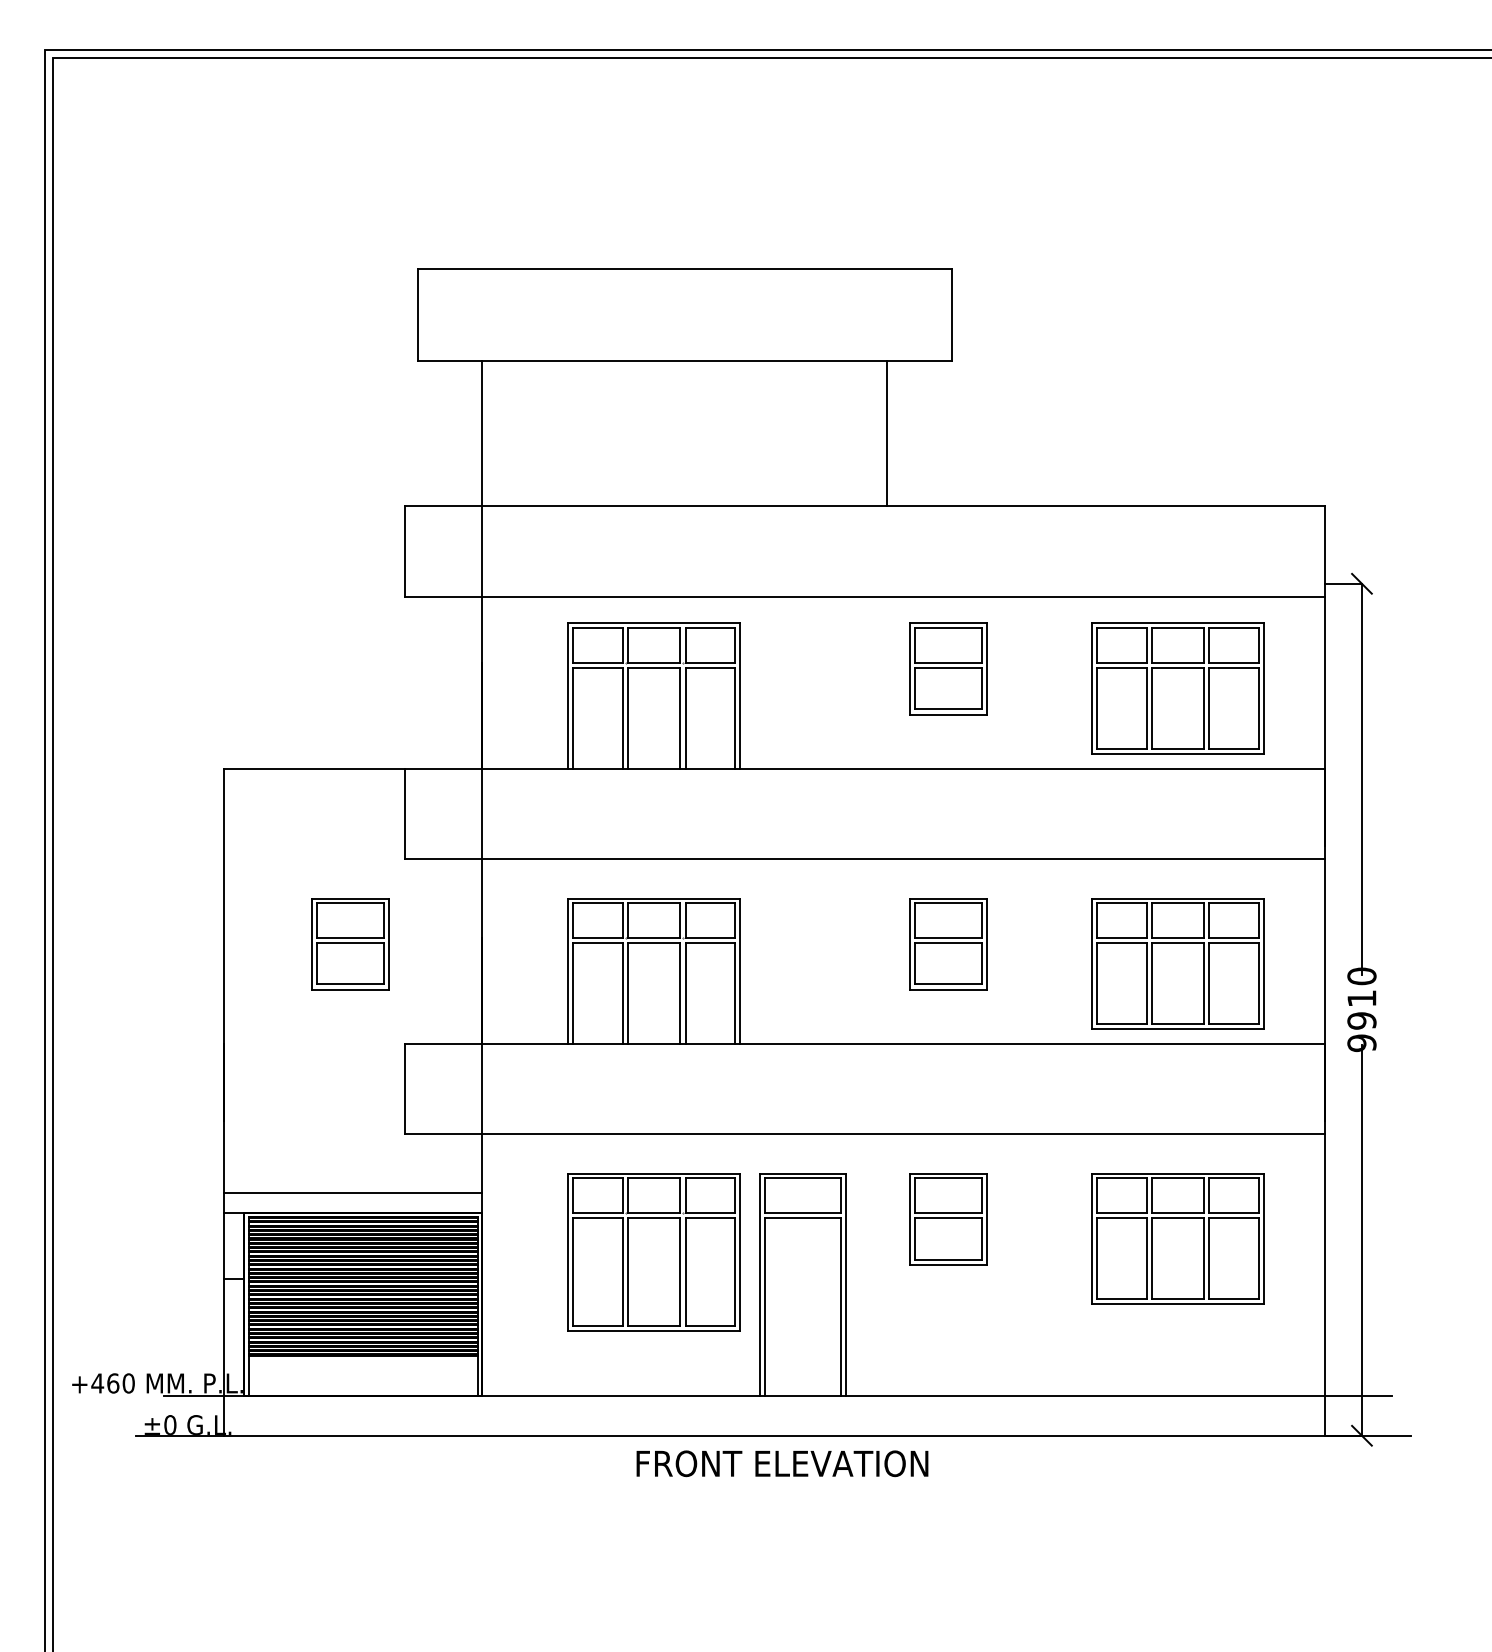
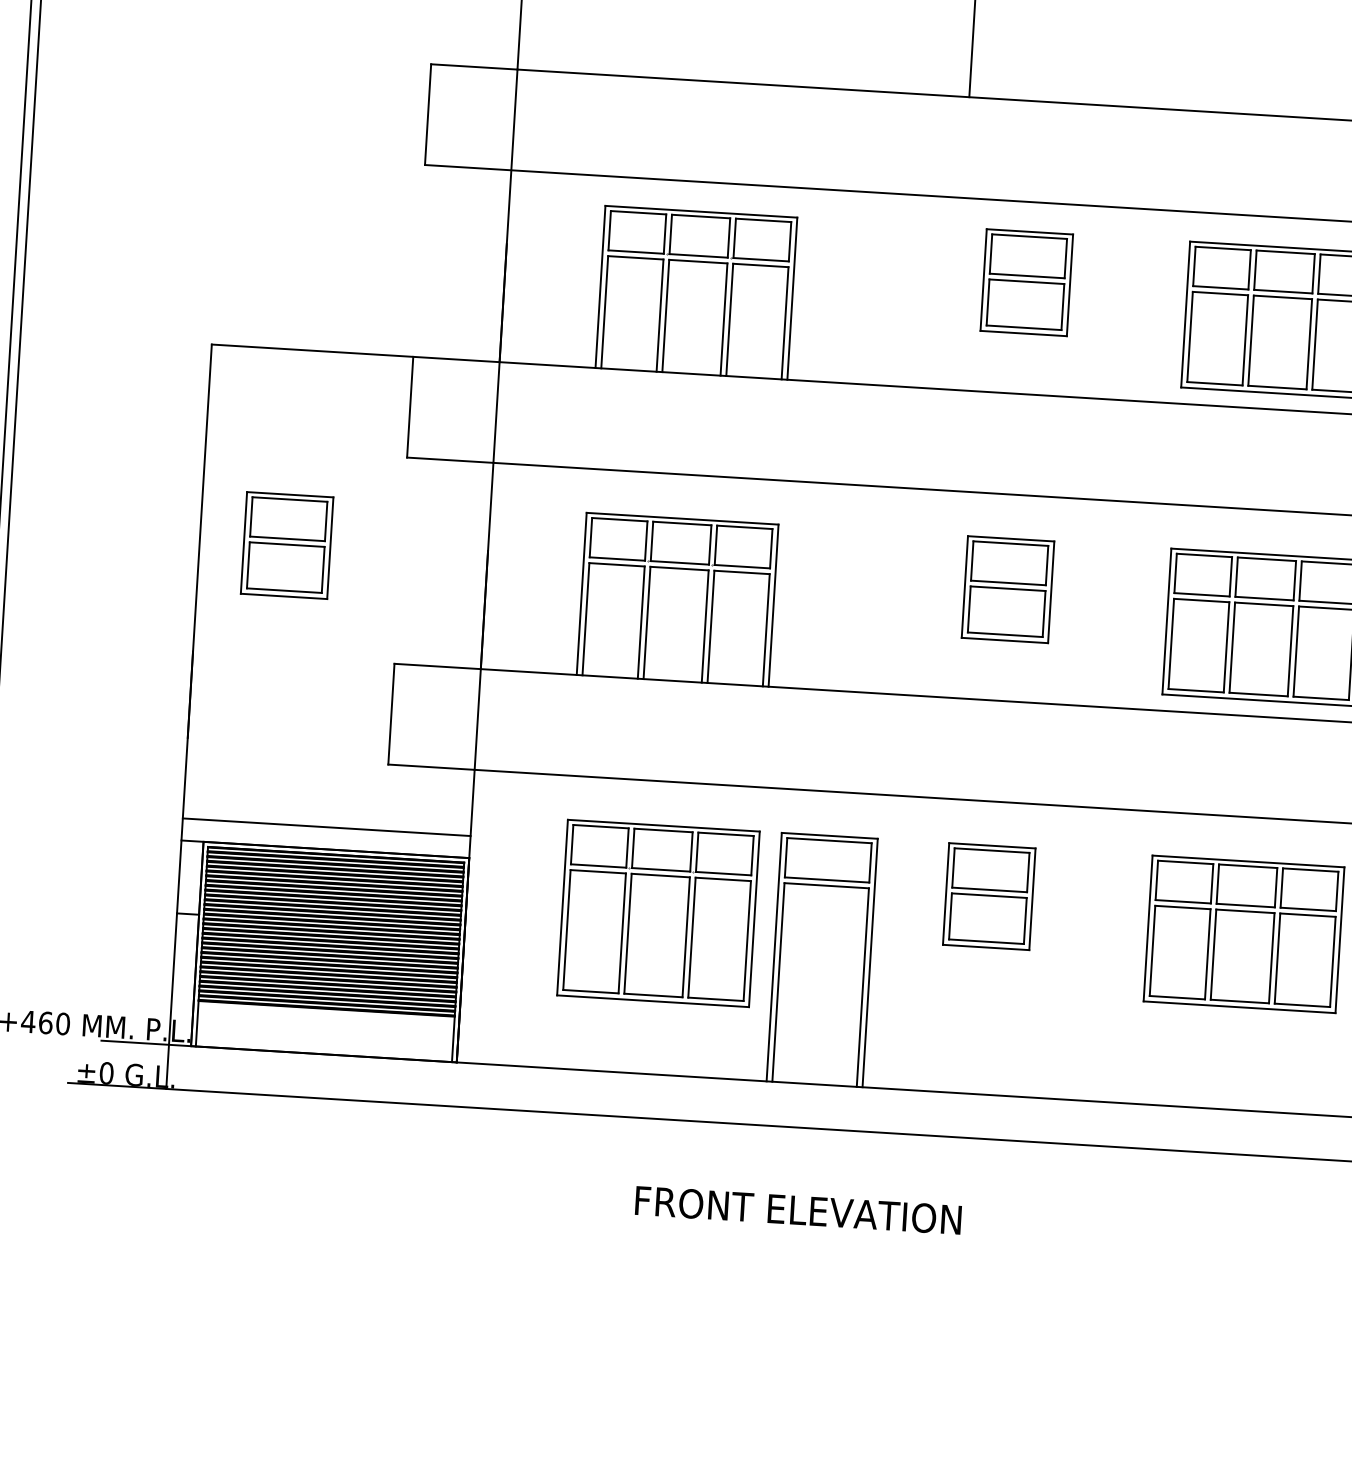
part: (350, 944) -> (286, 546), moved
text: (782, 1463) -> (798, 1210), moved

